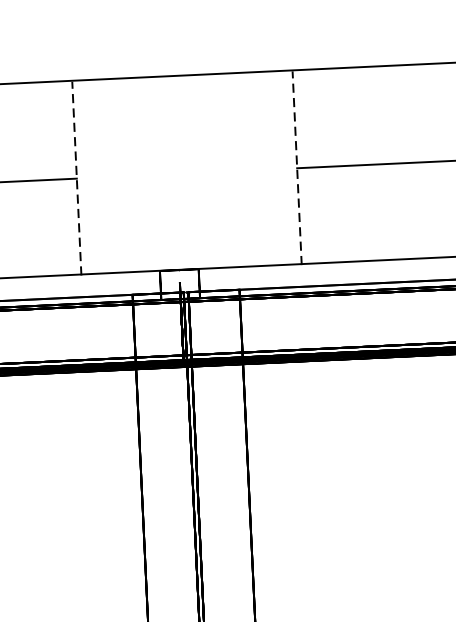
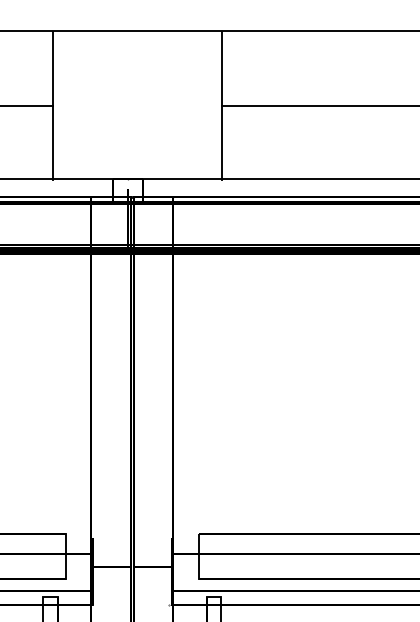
line: (296, 167) -> (221, 105), dashed -> solid
line: (76, 178) -> (52, 105), dashed -> solid

